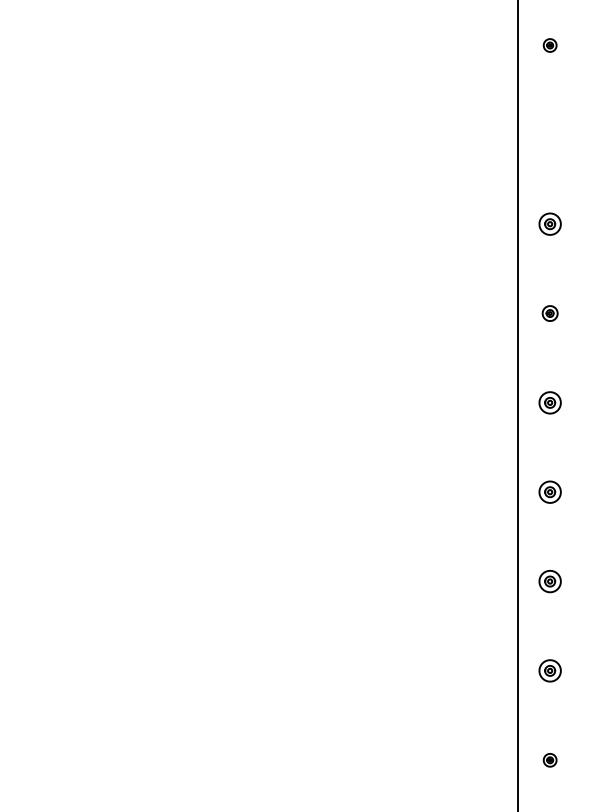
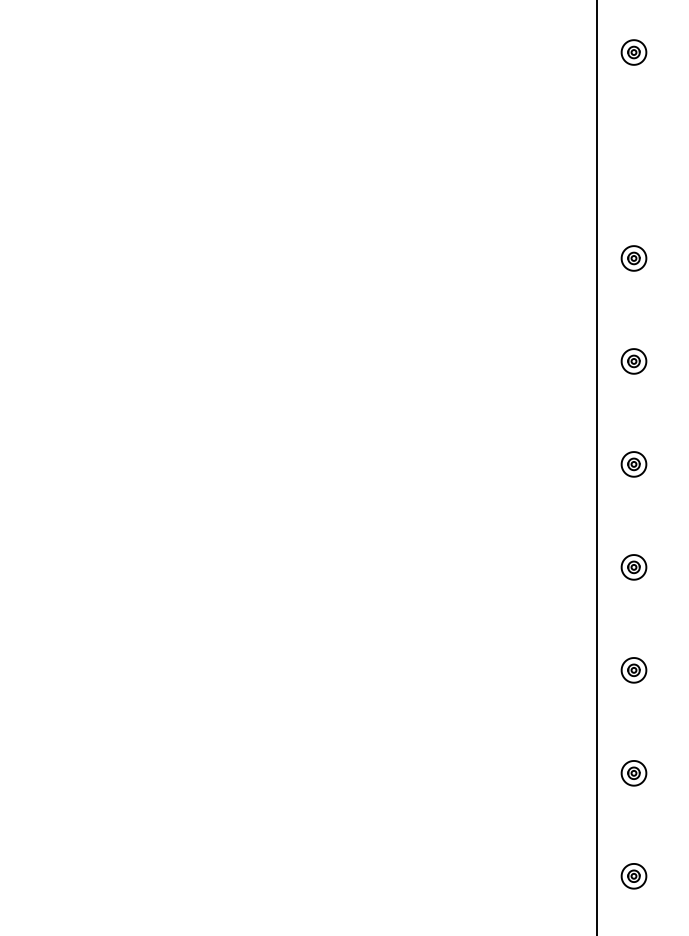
part: (549, 45) -> (633, 52), size x1.67
part: (549, 313) -> (633, 361), size x1.43
part: (549, 760) -> (633, 876), size x1.67

